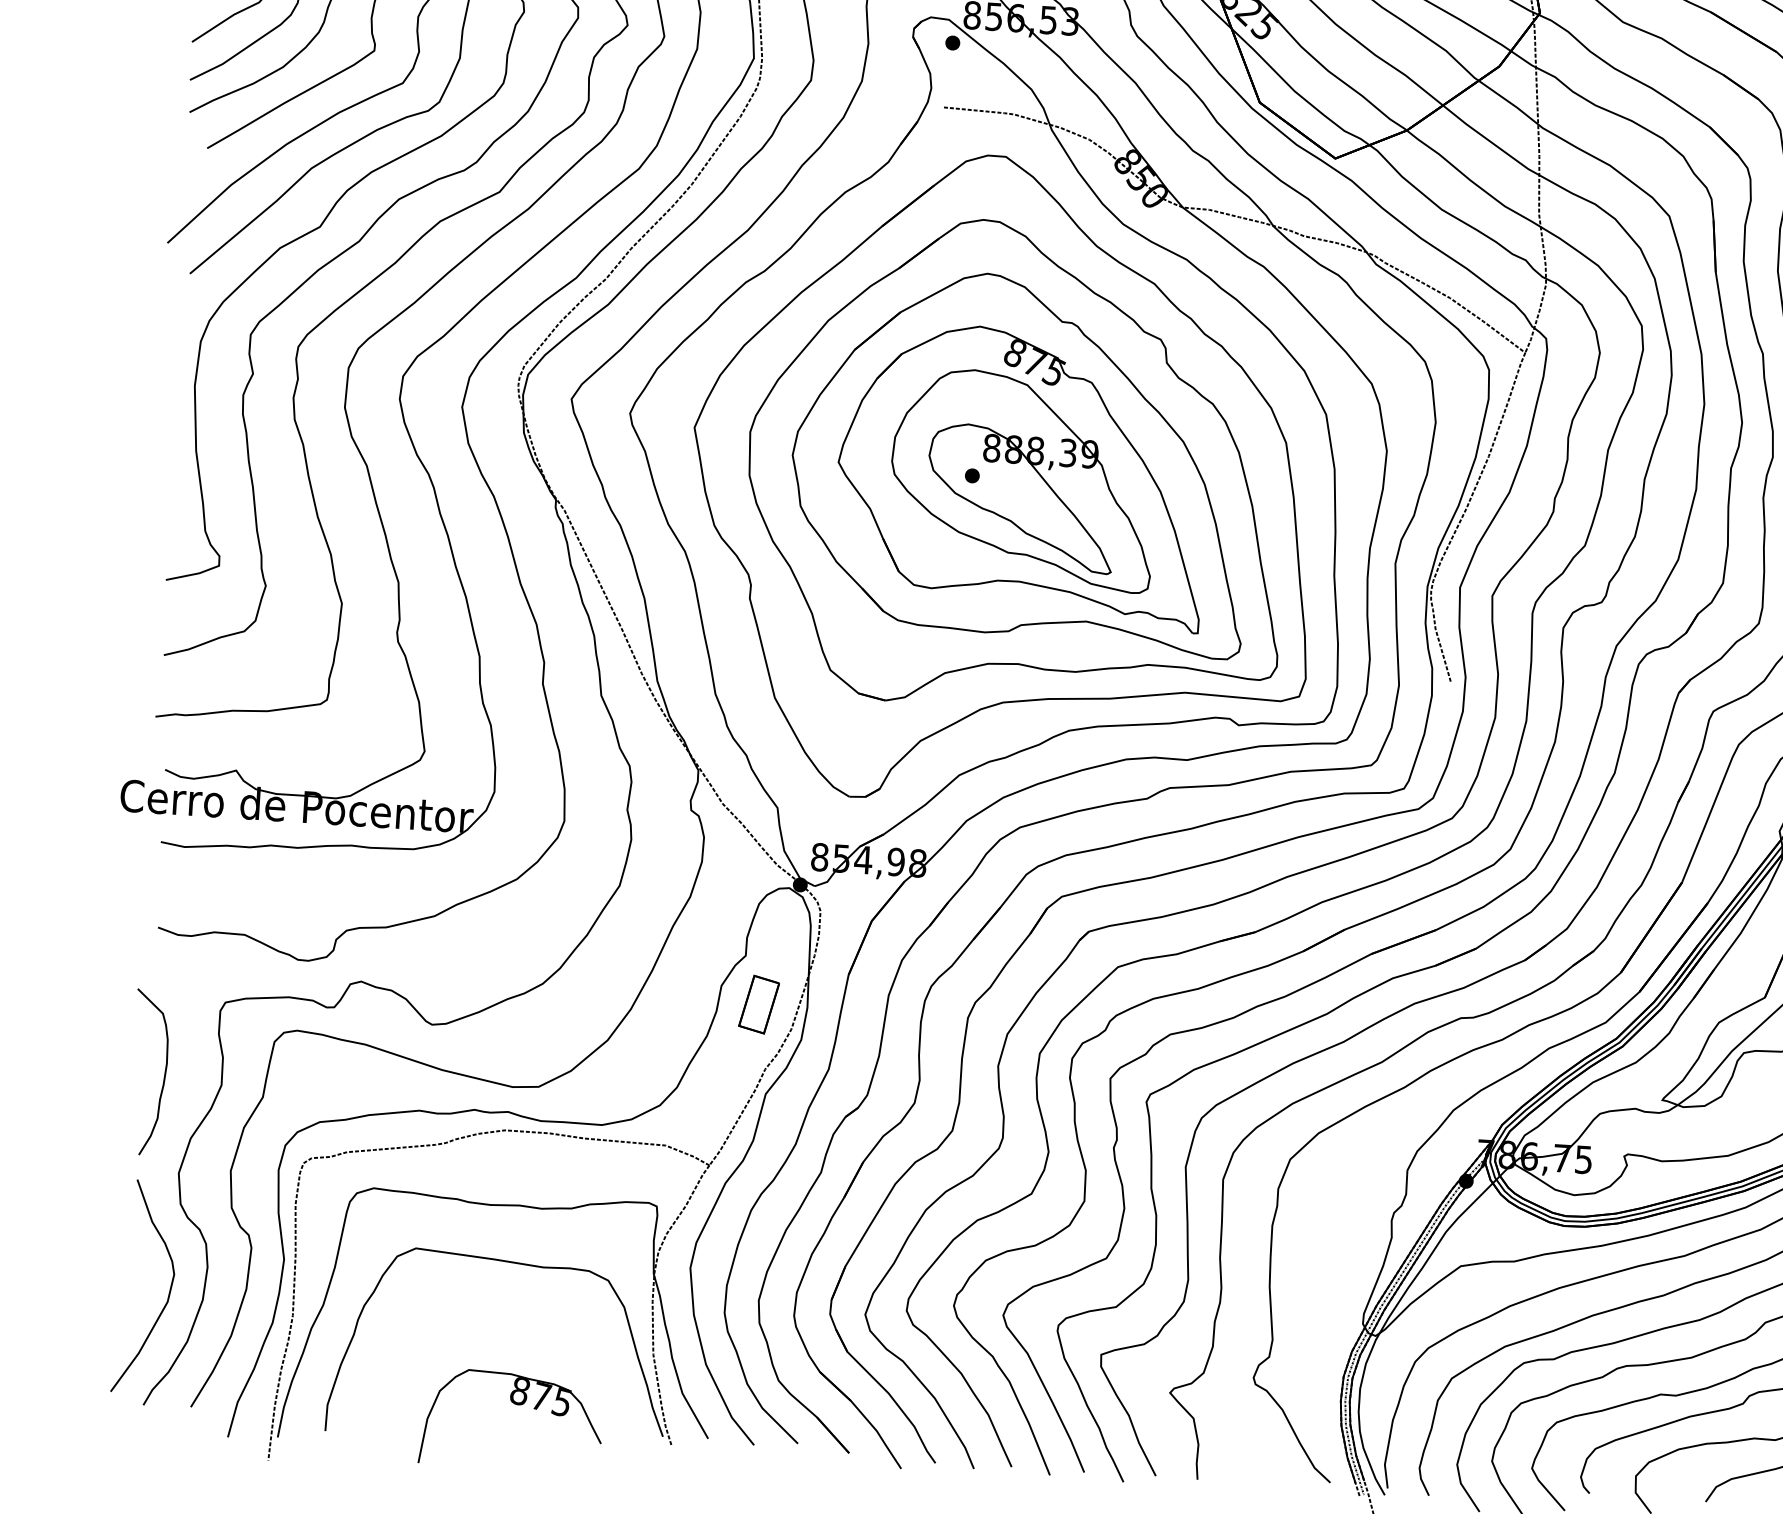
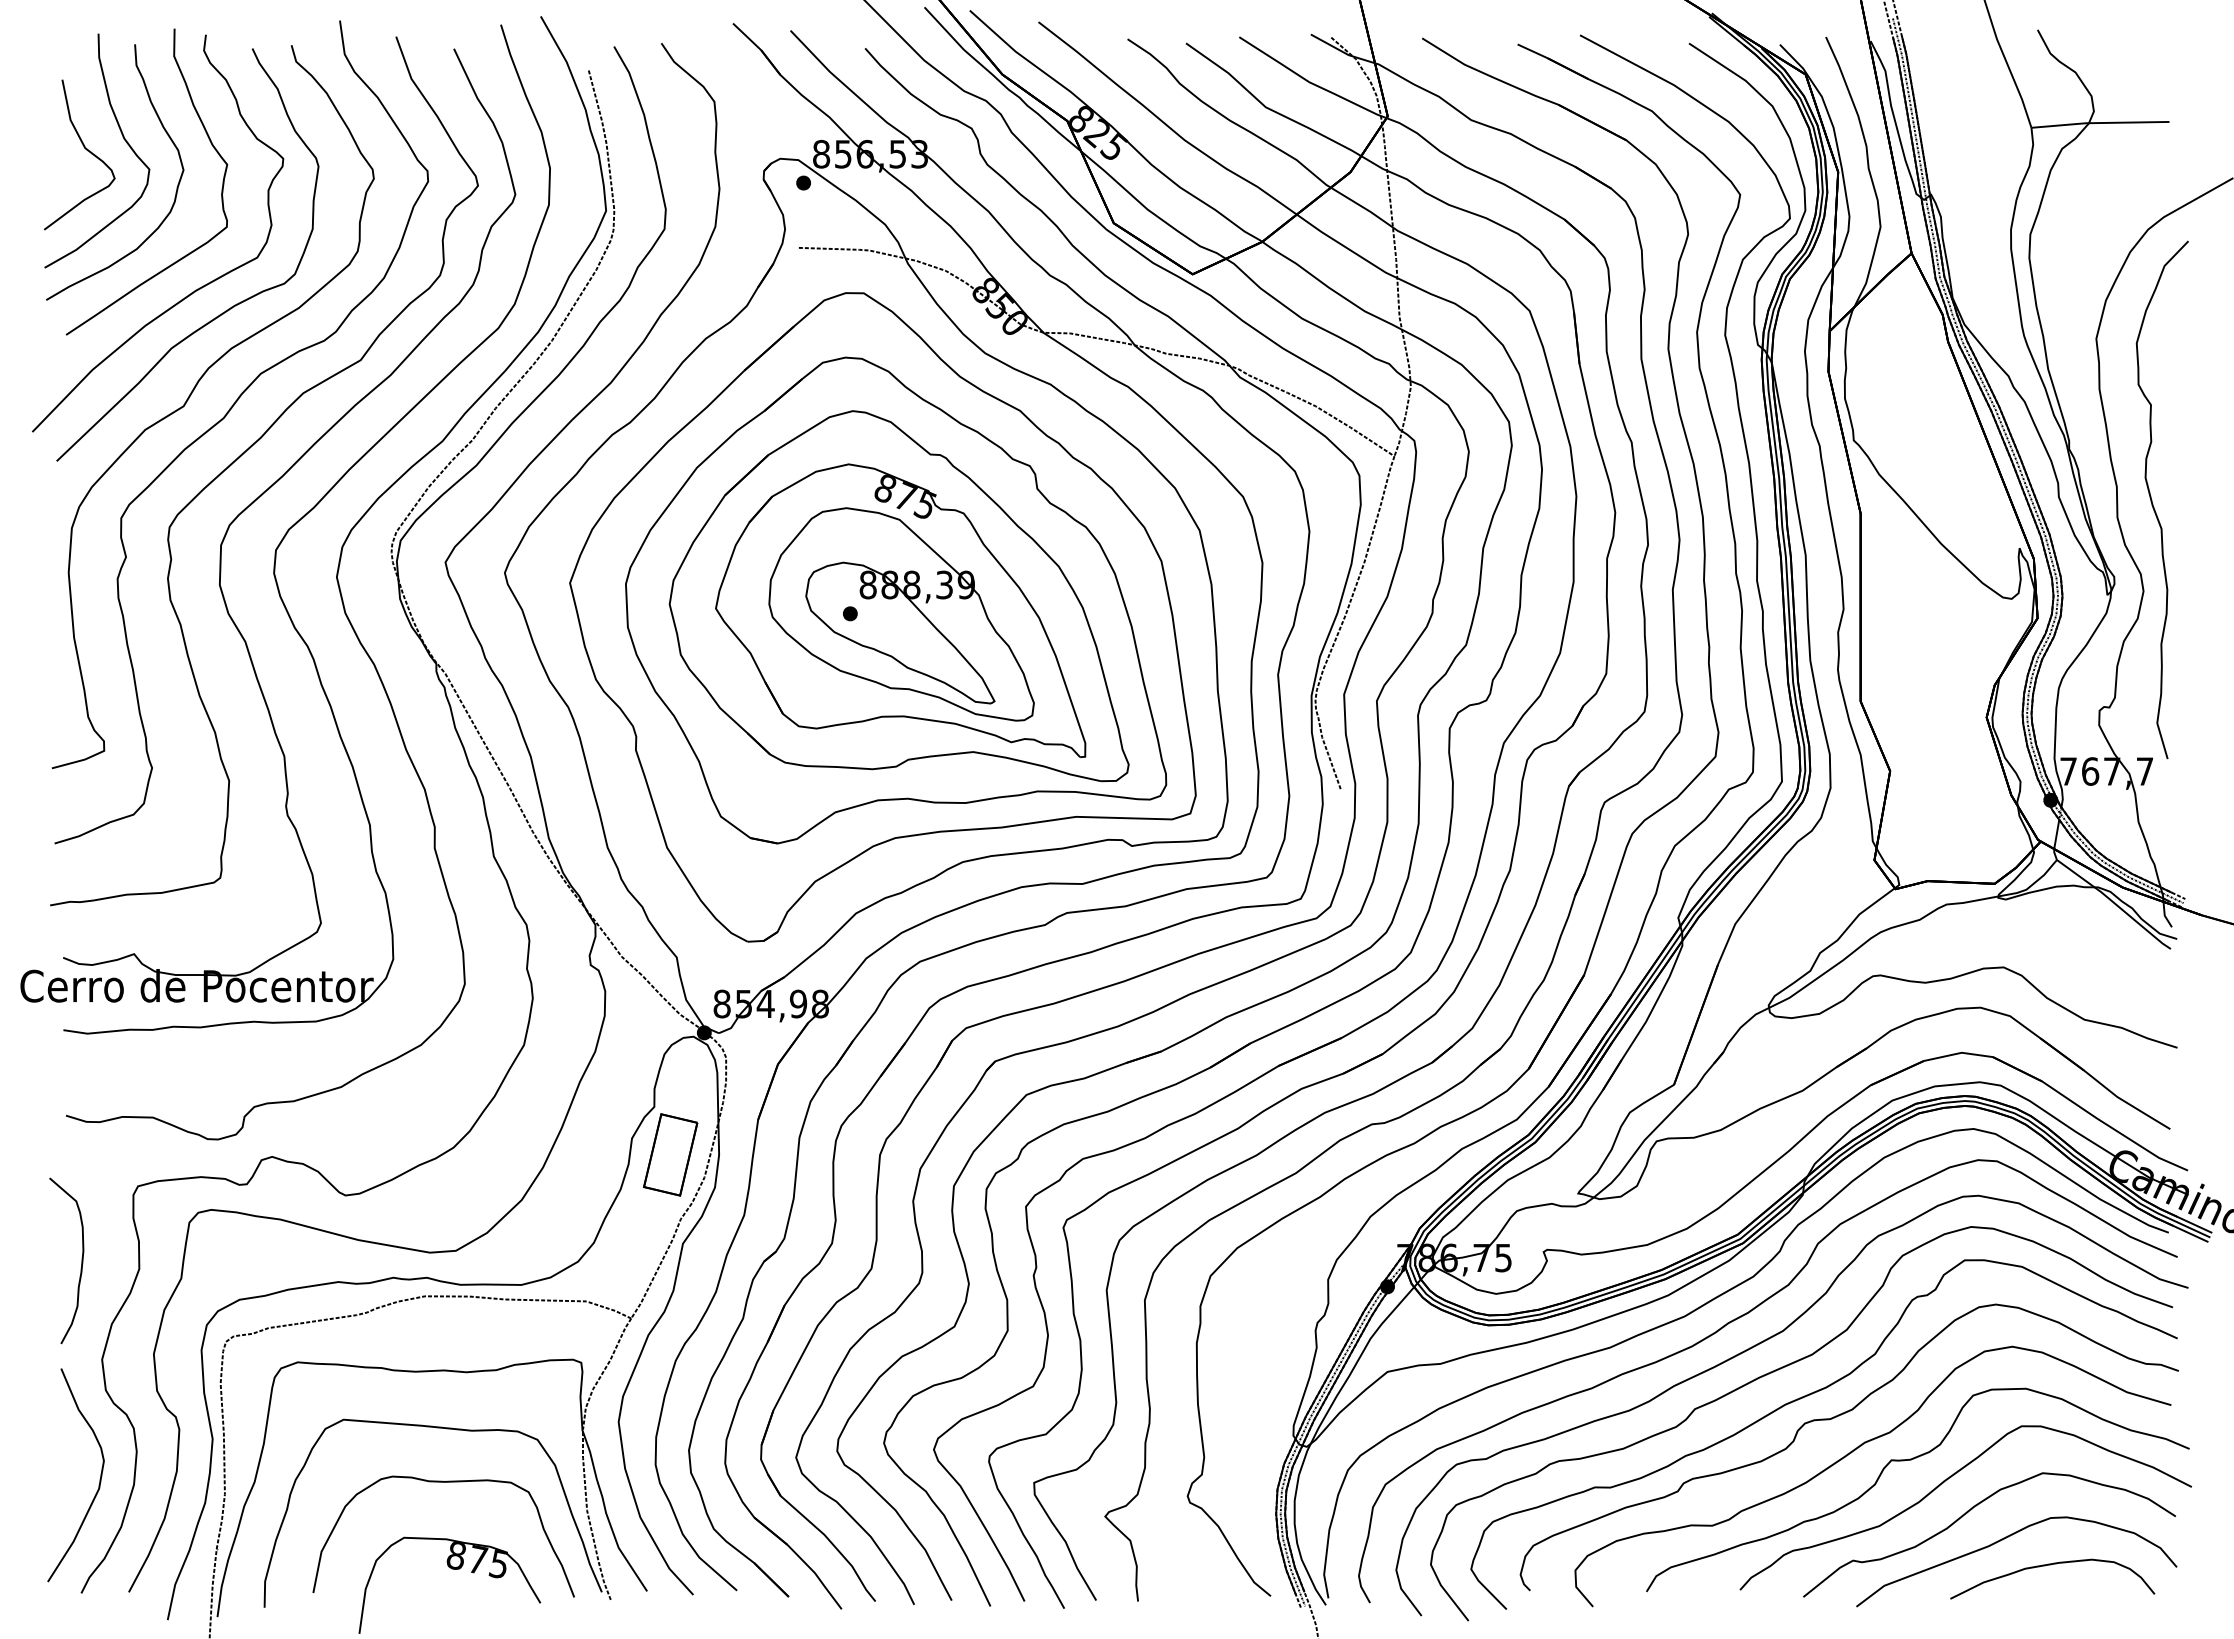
part: (758, 1004) -> (670, 1154), size x1.43
part: (511, 1317) -> (443, 1482), added

